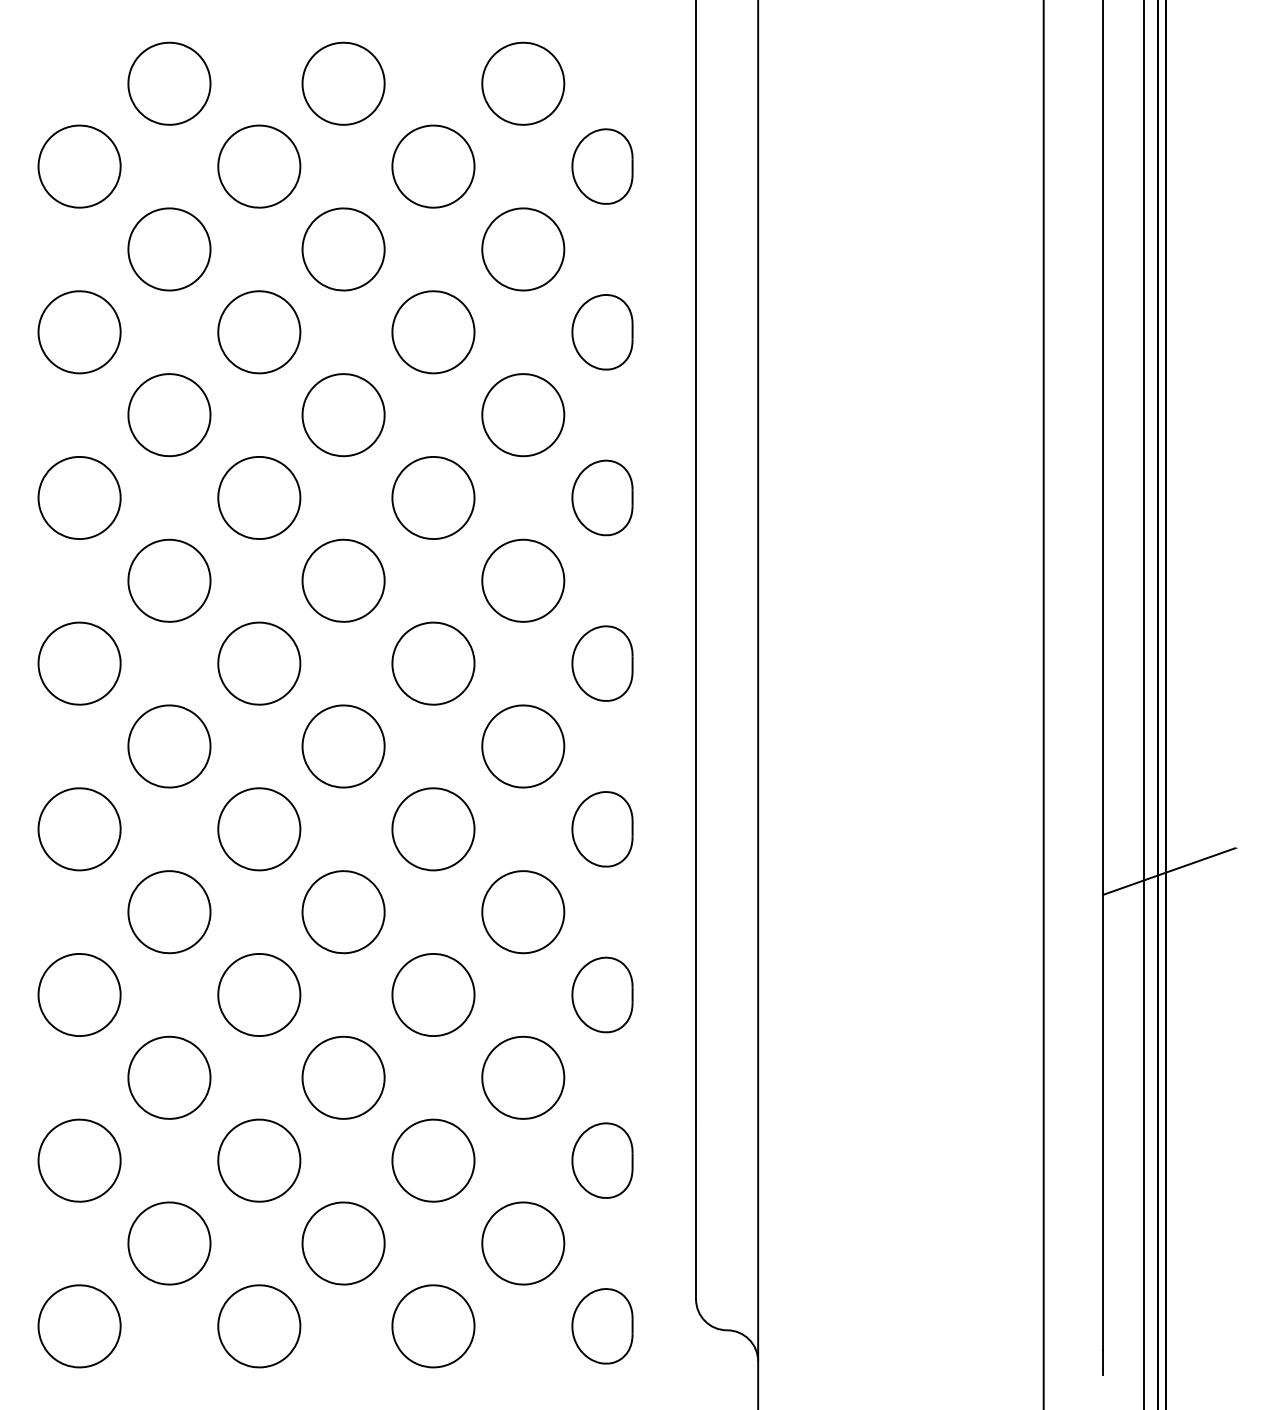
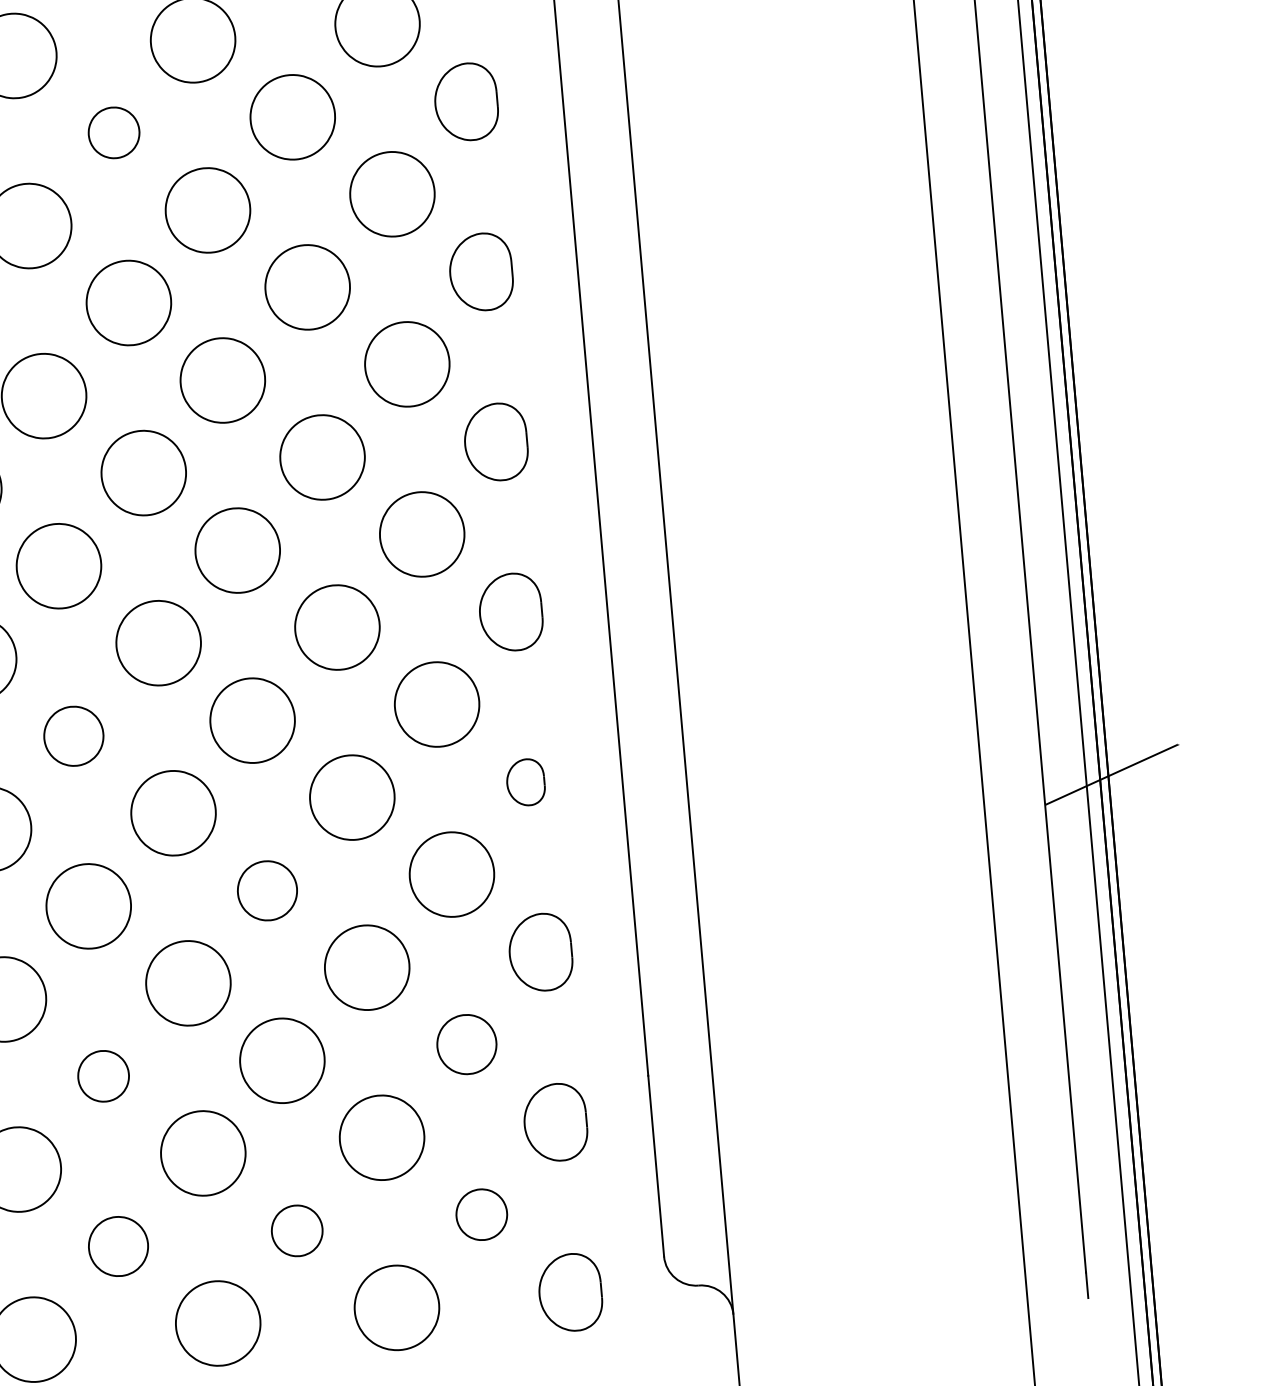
part: (259, 166) -> (114, 132), size x0.6
part: (169, 746) -> (73, 736), size x0.7
part: (602, 829) -> (525, 782), size x0.6
part: (343, 912) -> (267, 891), size x0.7
part: (169, 1077) -> (103, 1076), size x0.6
part: (523, 1077) -> (467, 1044), size x0.7
part: (169, 1243) -> (118, 1246), size x0.7
part: (343, 1243) -> (297, 1230), size x0.6
part: (523, 1243) -> (481, 1214), size x0.6

